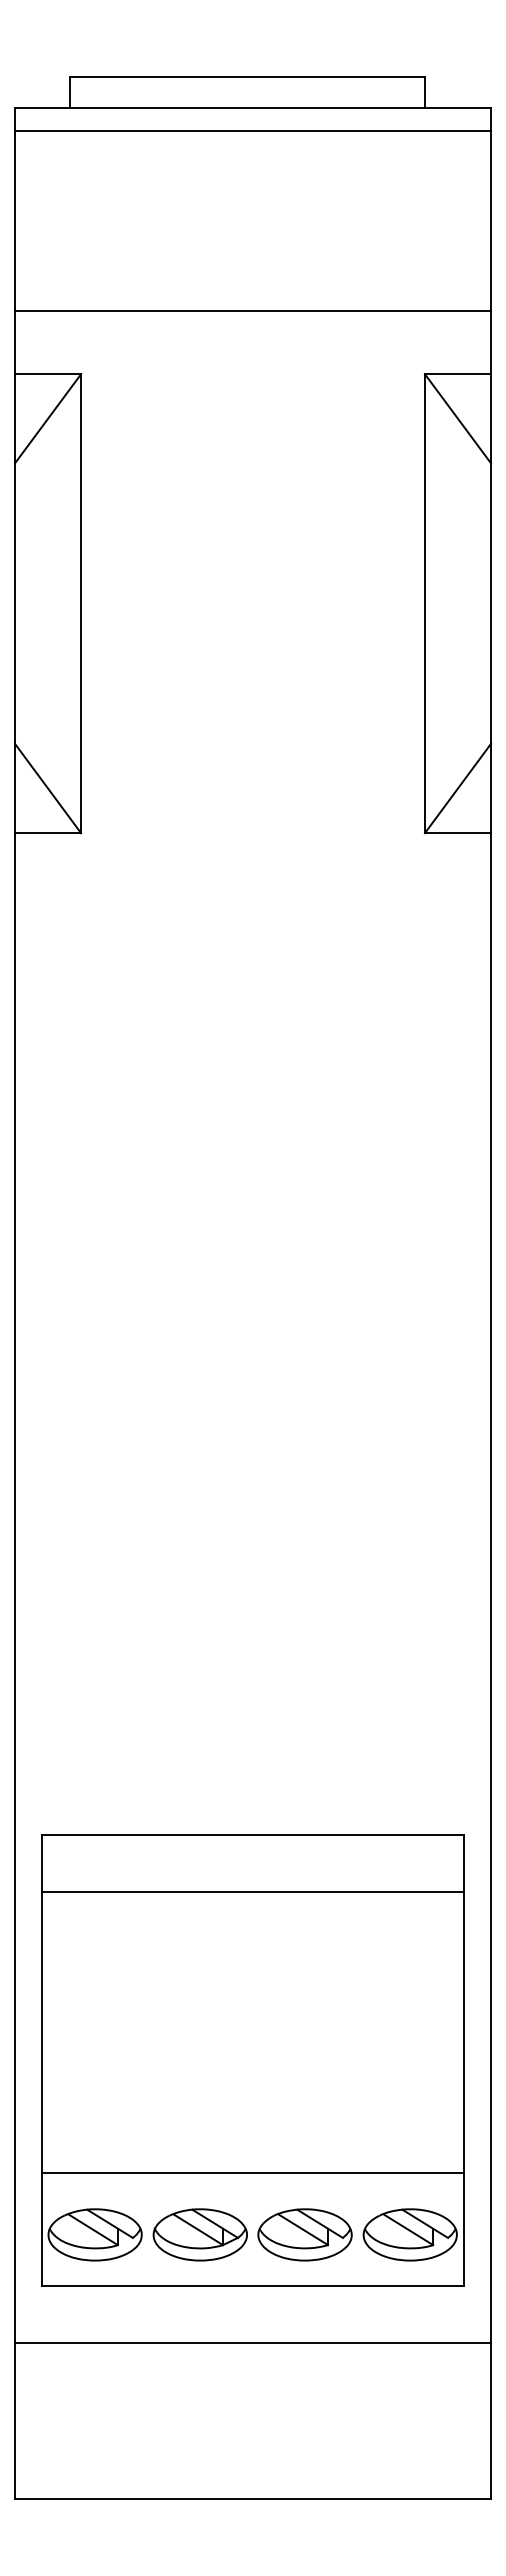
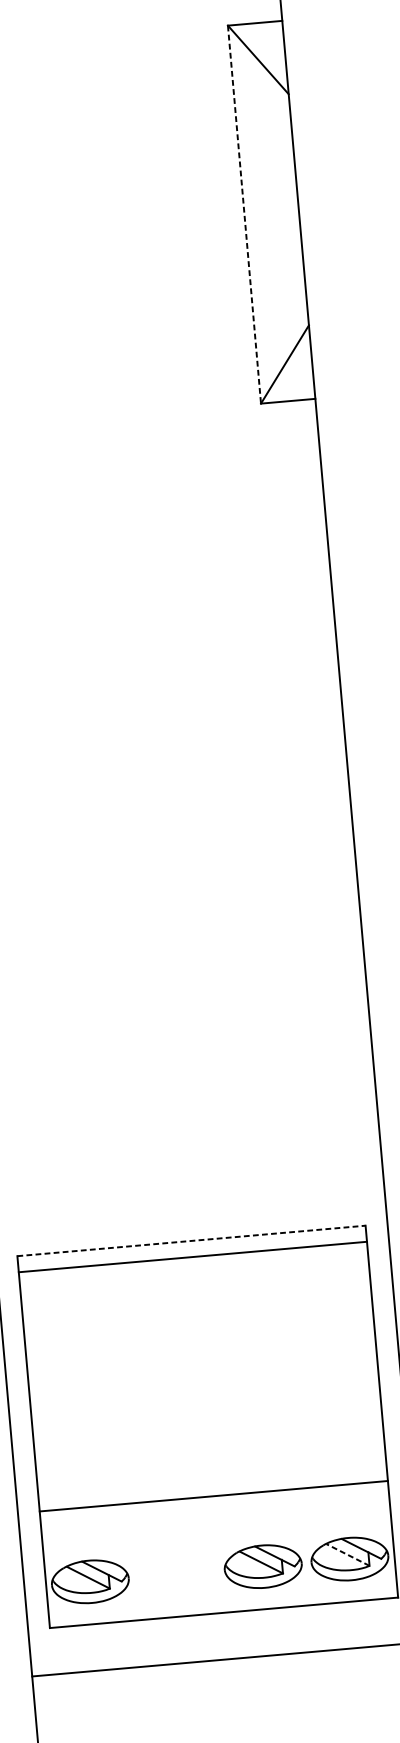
line: (424, 604) -> (244, 215), solid -> dashed
line: (253, 1834) -> (191, 1240), solid -> dashed
line: (252, 1892) -> (192, 1257), moved
line: (252, 2172) -> (213, 1496), moved
line: (408, 2229) -> (348, 1554), solid -> dashed
part: (199, 2234) -> (176, 1573), removed

